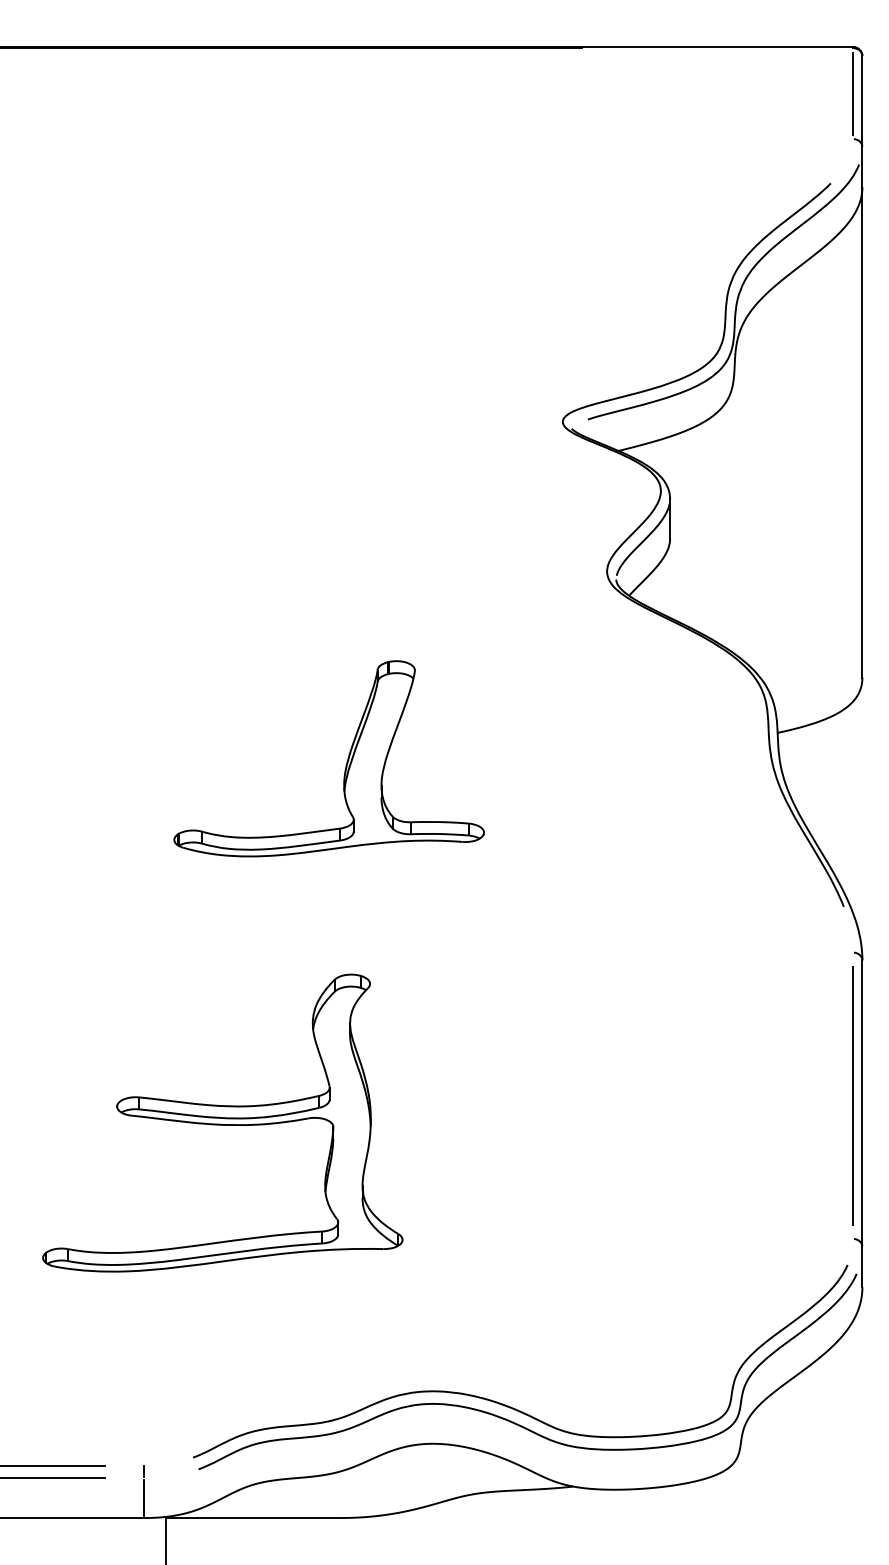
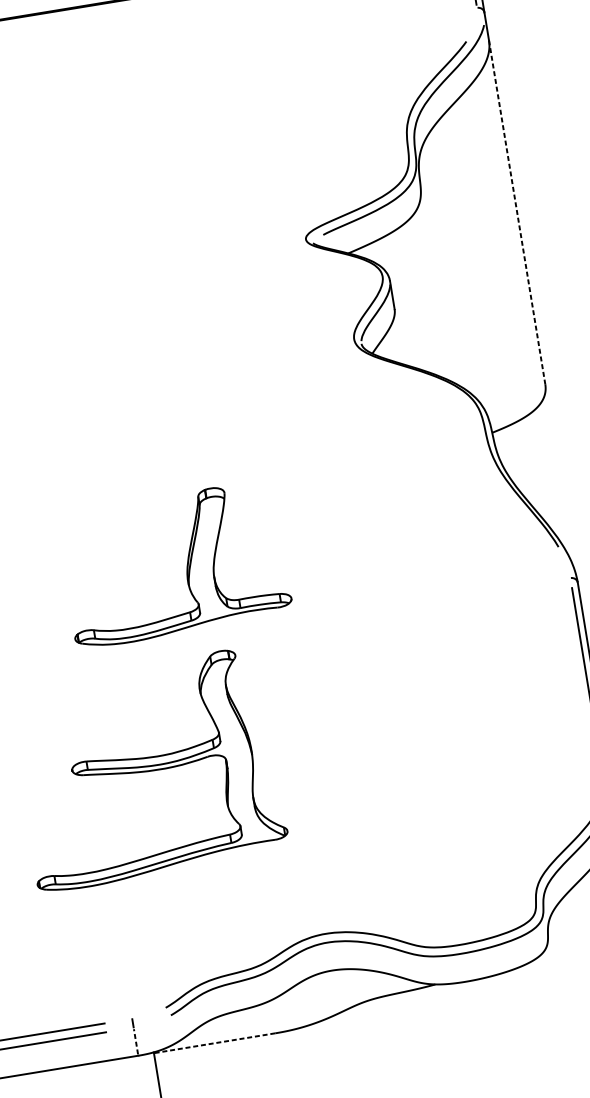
line: (862, 432) -> (517, 212), solid -> dashed
part: (346, 761) -> (186, 564), moved
line: (144, 1498) -> (136, 1042), solid -> dashed
line: (252, 1518) -> (214, 1043), solid -> dashed

